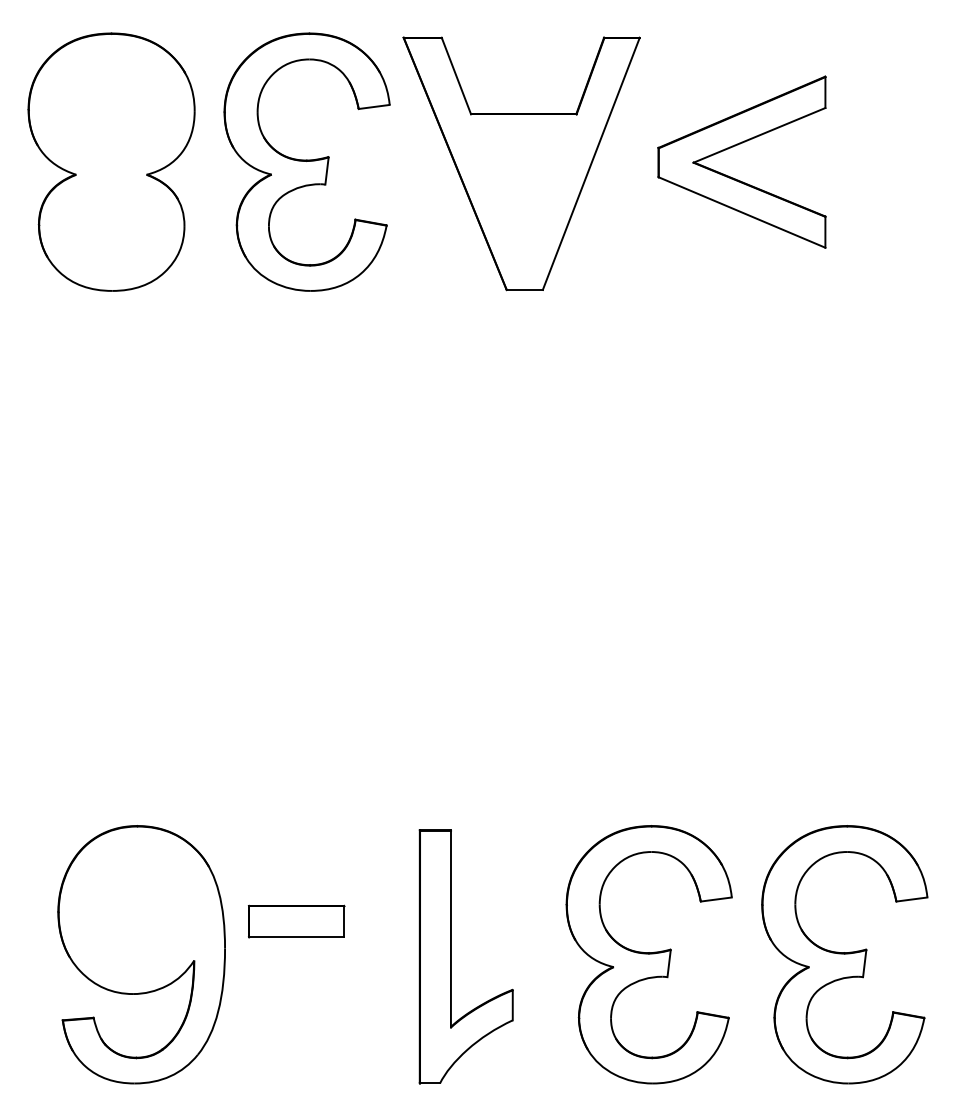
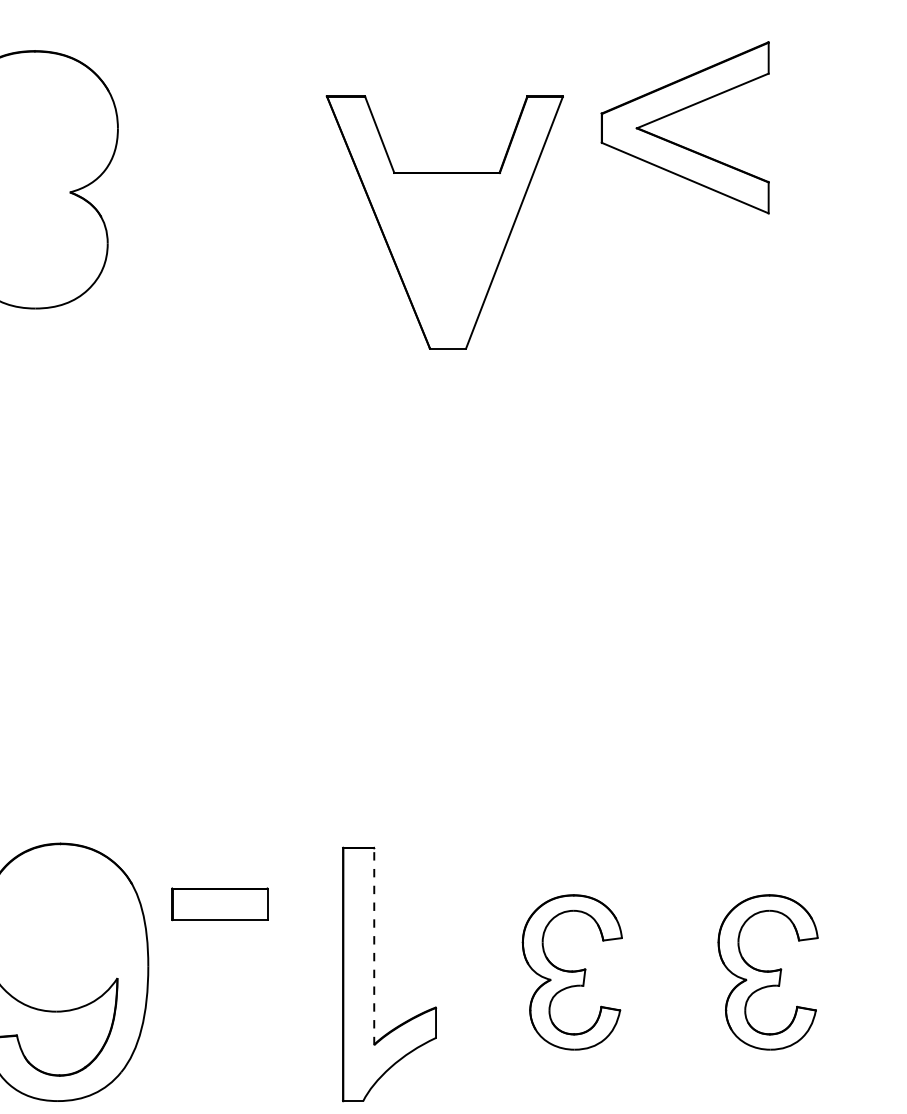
part: (733, 147) -> (676, 113), moved
part: (306, 161) -> (229, 179), removed
part: (521, 163) -> (444, 222), moved
part: (296, 921) -> (219, 904), moved
line: (450, 928) -> (373, 946), solid -> dashed
part: (648, 954) -> (571, 972), size x0.6
part: (844, 954) -> (767, 972), size x0.6

